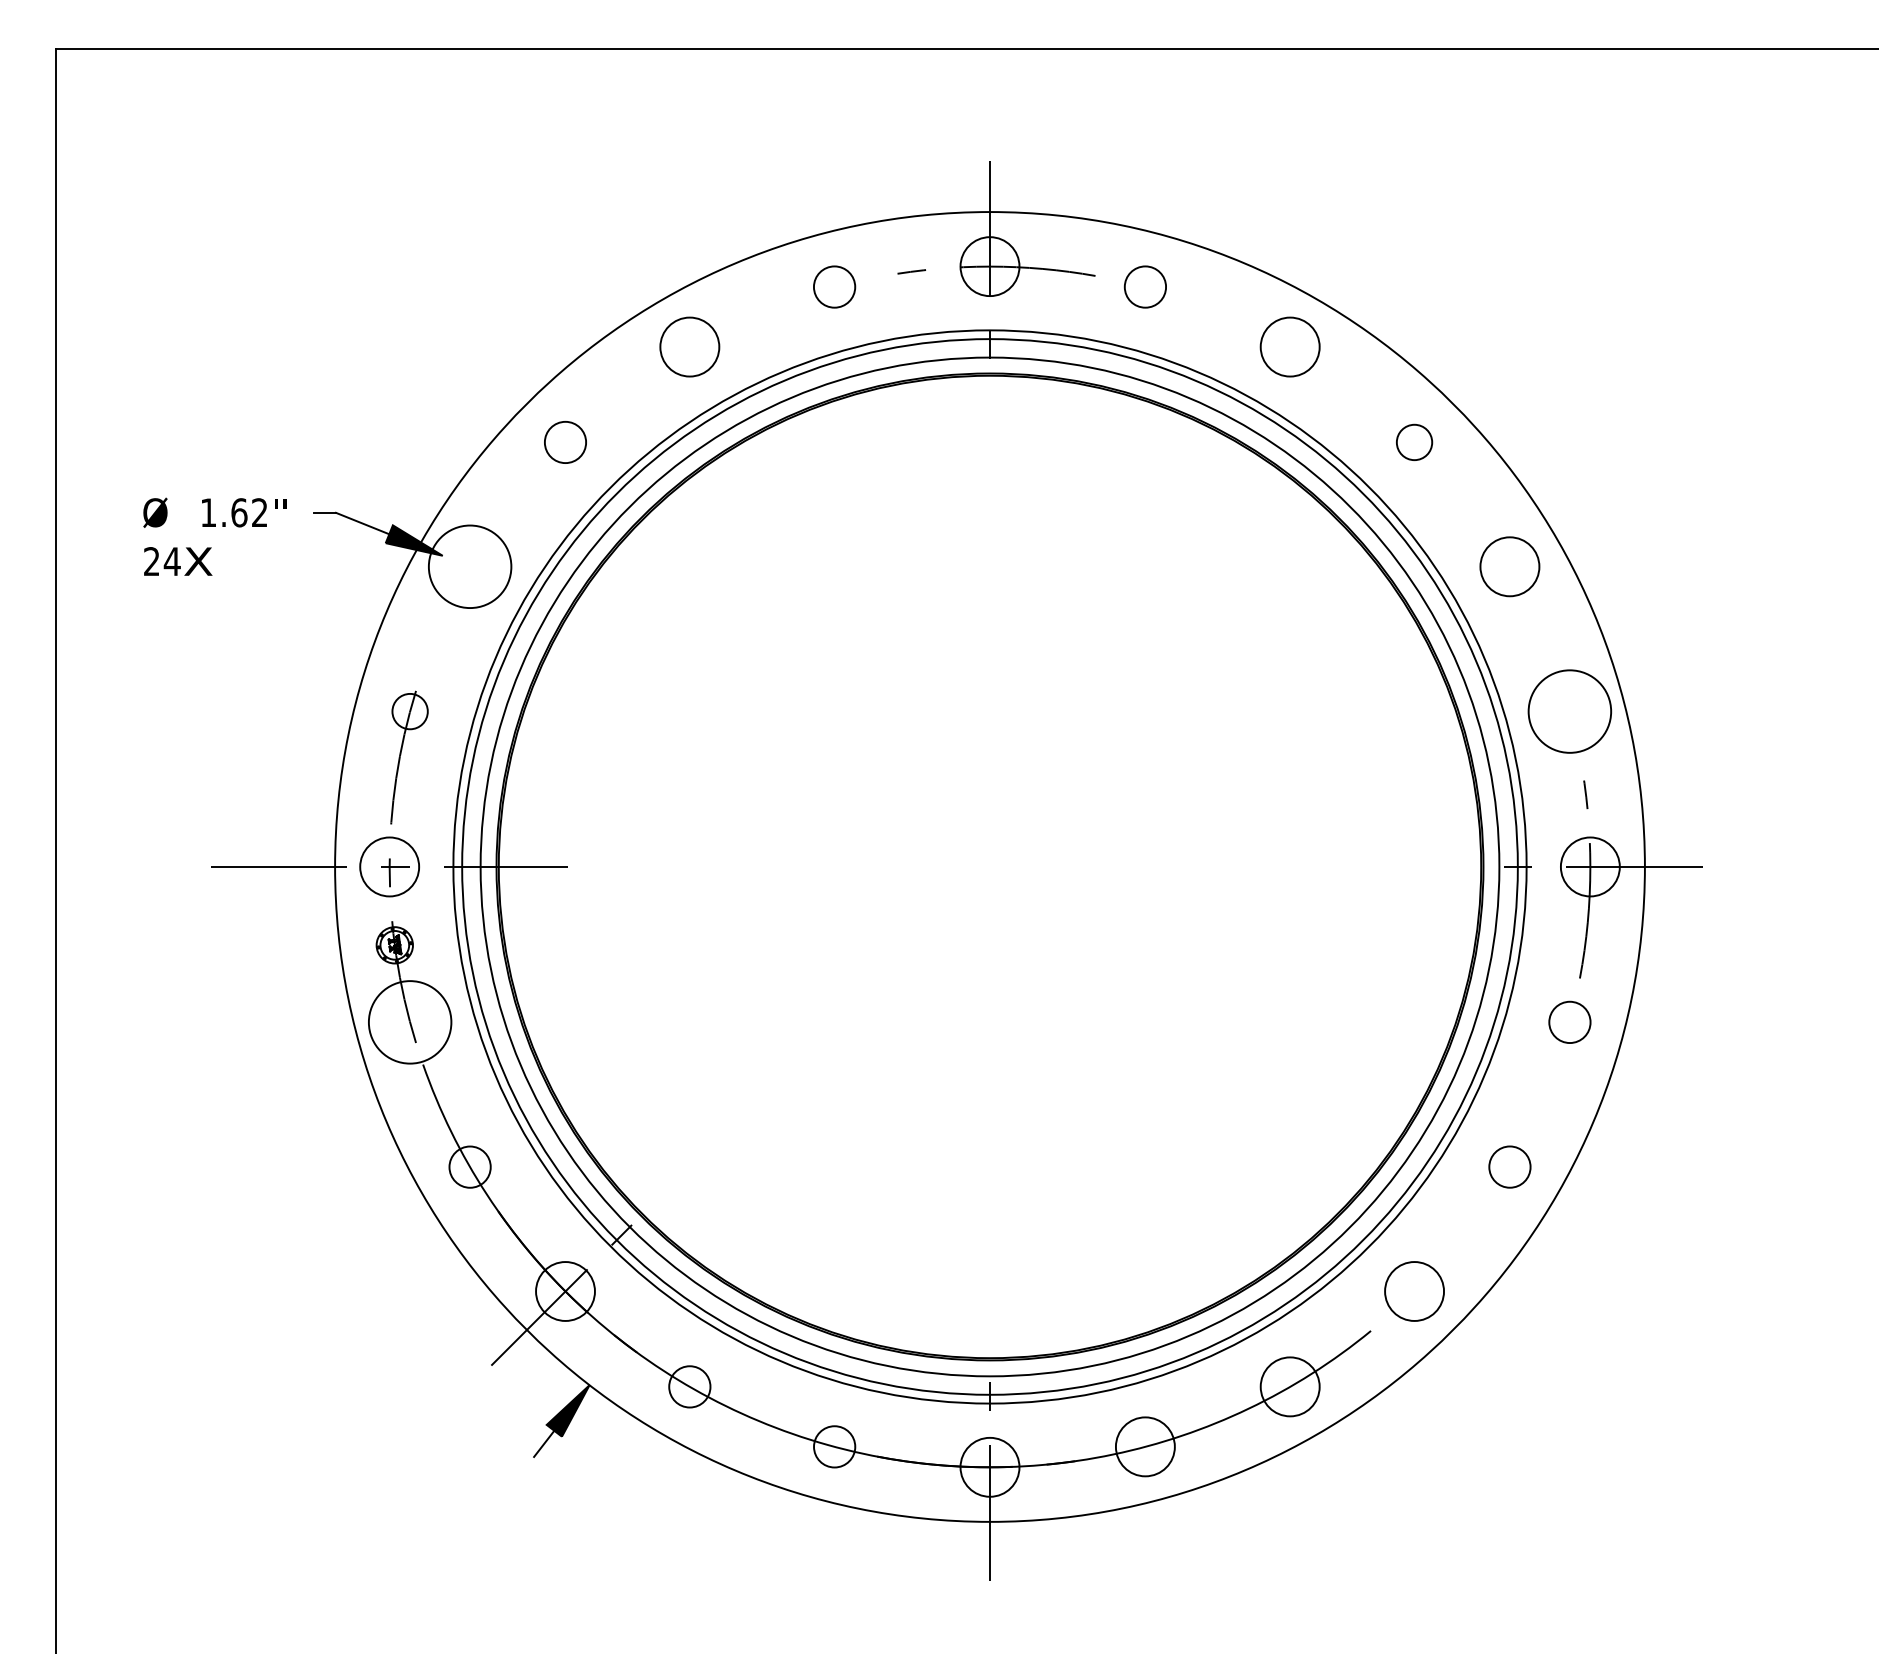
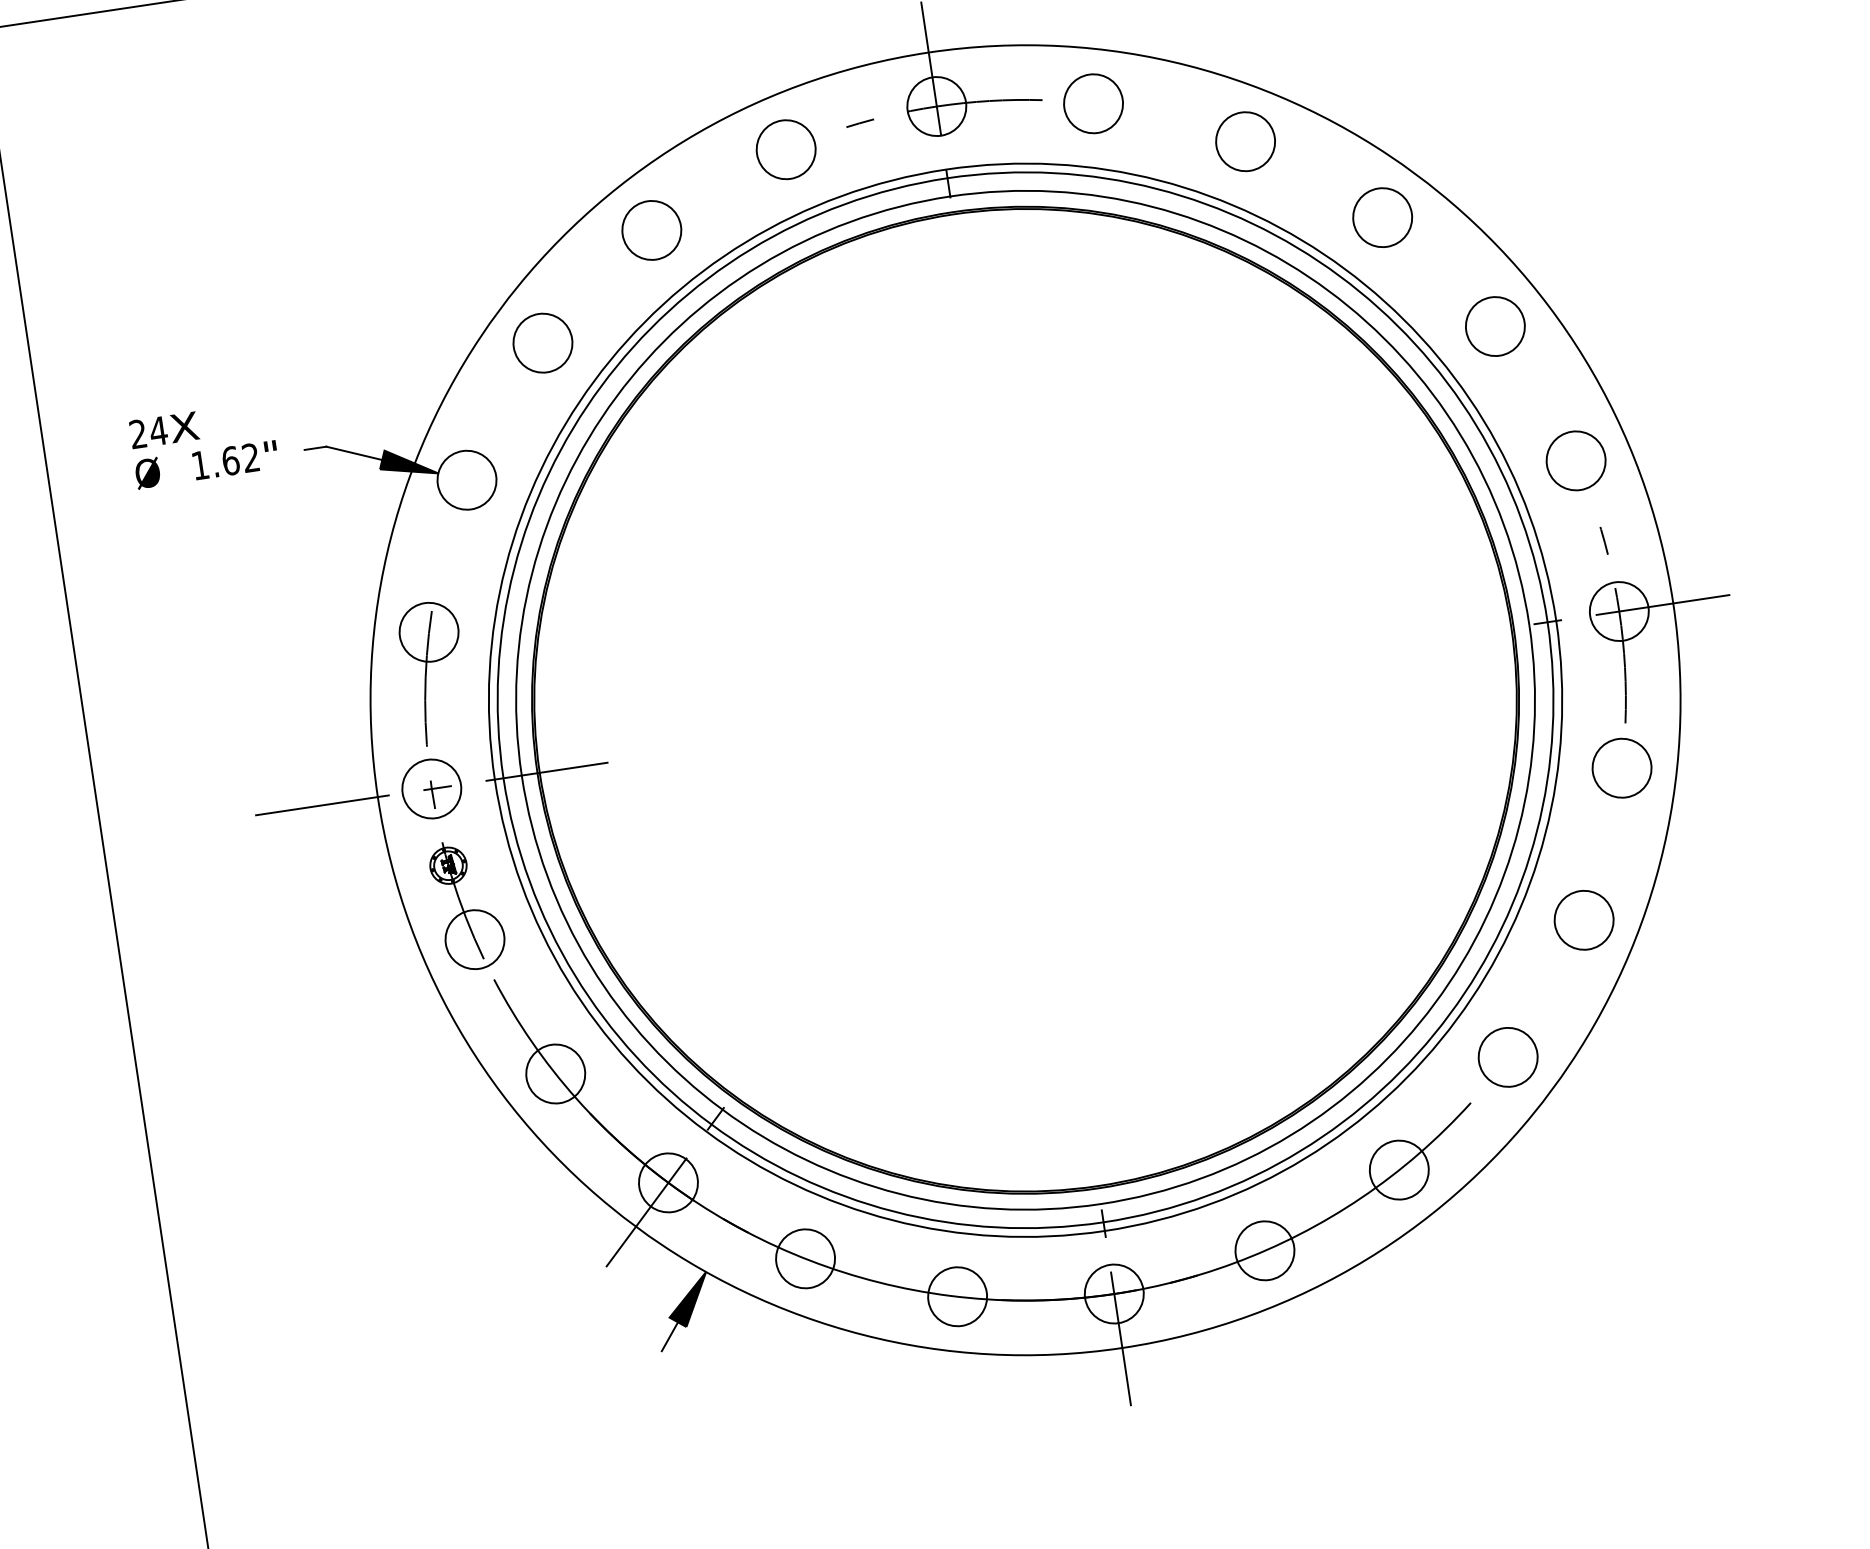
circle: (834, 286) -> (785, 149), size x1.43
circle: (1145, 286) -> (1093, 103), size x1.43
circle: (565, 442) -> (542, 343), size x1.43
circle: (1414, 442) -> (1382, 217), size x1.67
text: (178, 561) -> (164, 430), moved
circle: (469, 566) -> (466, 480), size x0.71
circle: (409, 711) -> (428, 632), size x1.67
circle: (1569, 711) -> (1575, 460), size x0.71
circle: (409, 1021) -> (474, 938), size x0.71
circle: (1569, 1022) -> (1621, 768), size x1.43
circle: (469, 1166) -> (555, 1073), size x1.43
circle: (1509, 1166) -> (1583, 919), size x1.43
circle: (689, 1386) -> (805, 1258), size x1.43
circle: (834, 1446) -> (957, 1296), size x1.43

